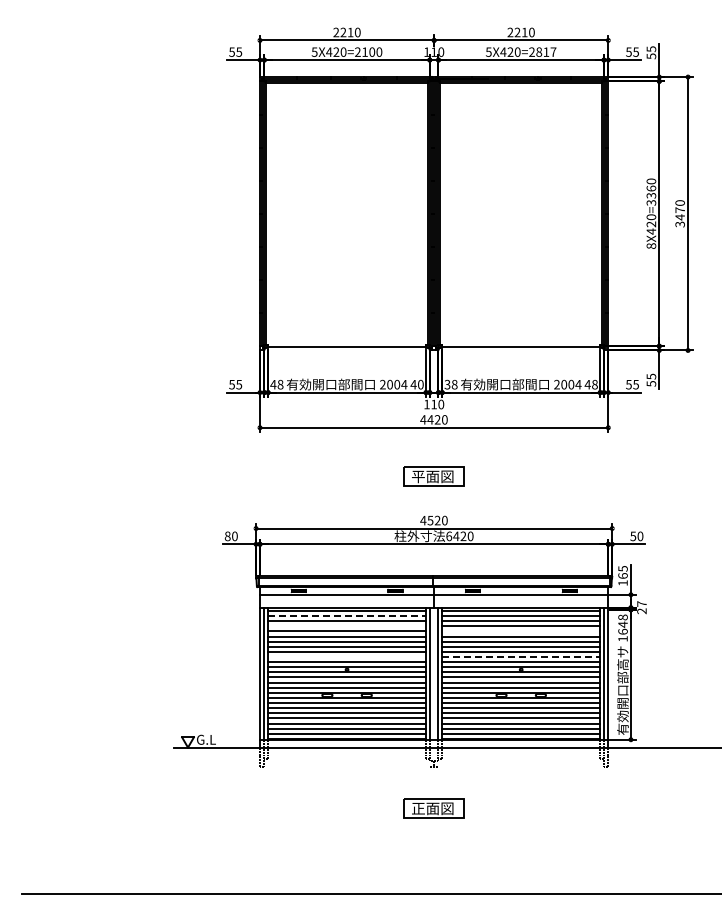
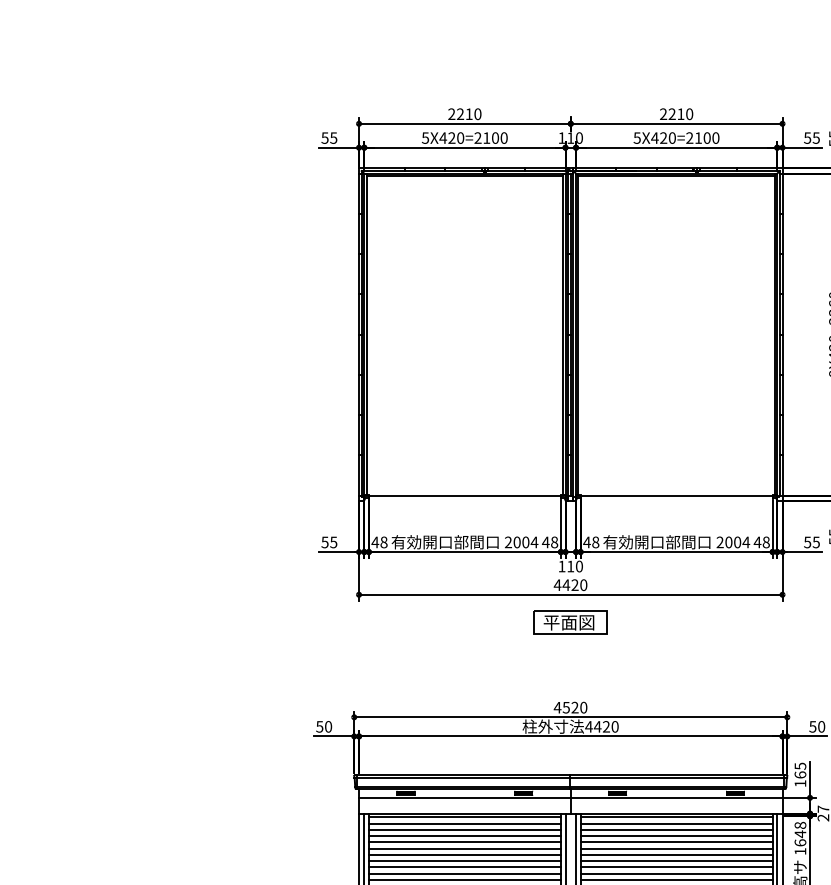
text: (546, 51) -> (707, 137), 5X420=2817 -> 5X420=2100
text: (420, 384) -> (554, 542), 40 -> 48
text: (447, 384) -> (587, 542), 38 -> 48
part: (433, 476) -> (569, 622), moved
text: (227, 535) -> (319, 725), 80 -> 50
text: (448, 536) -> (588, 726), 6420 -> 4420
line: (347, 616) -> (465, 824), dashed -> solid
line: (347, 626) -> (465, 836), added
line: (521, 631) -> (676, 842), added
line: (347, 657) -> (465, 874), added
line: (521, 657) -> (676, 874), dashed -> solid

